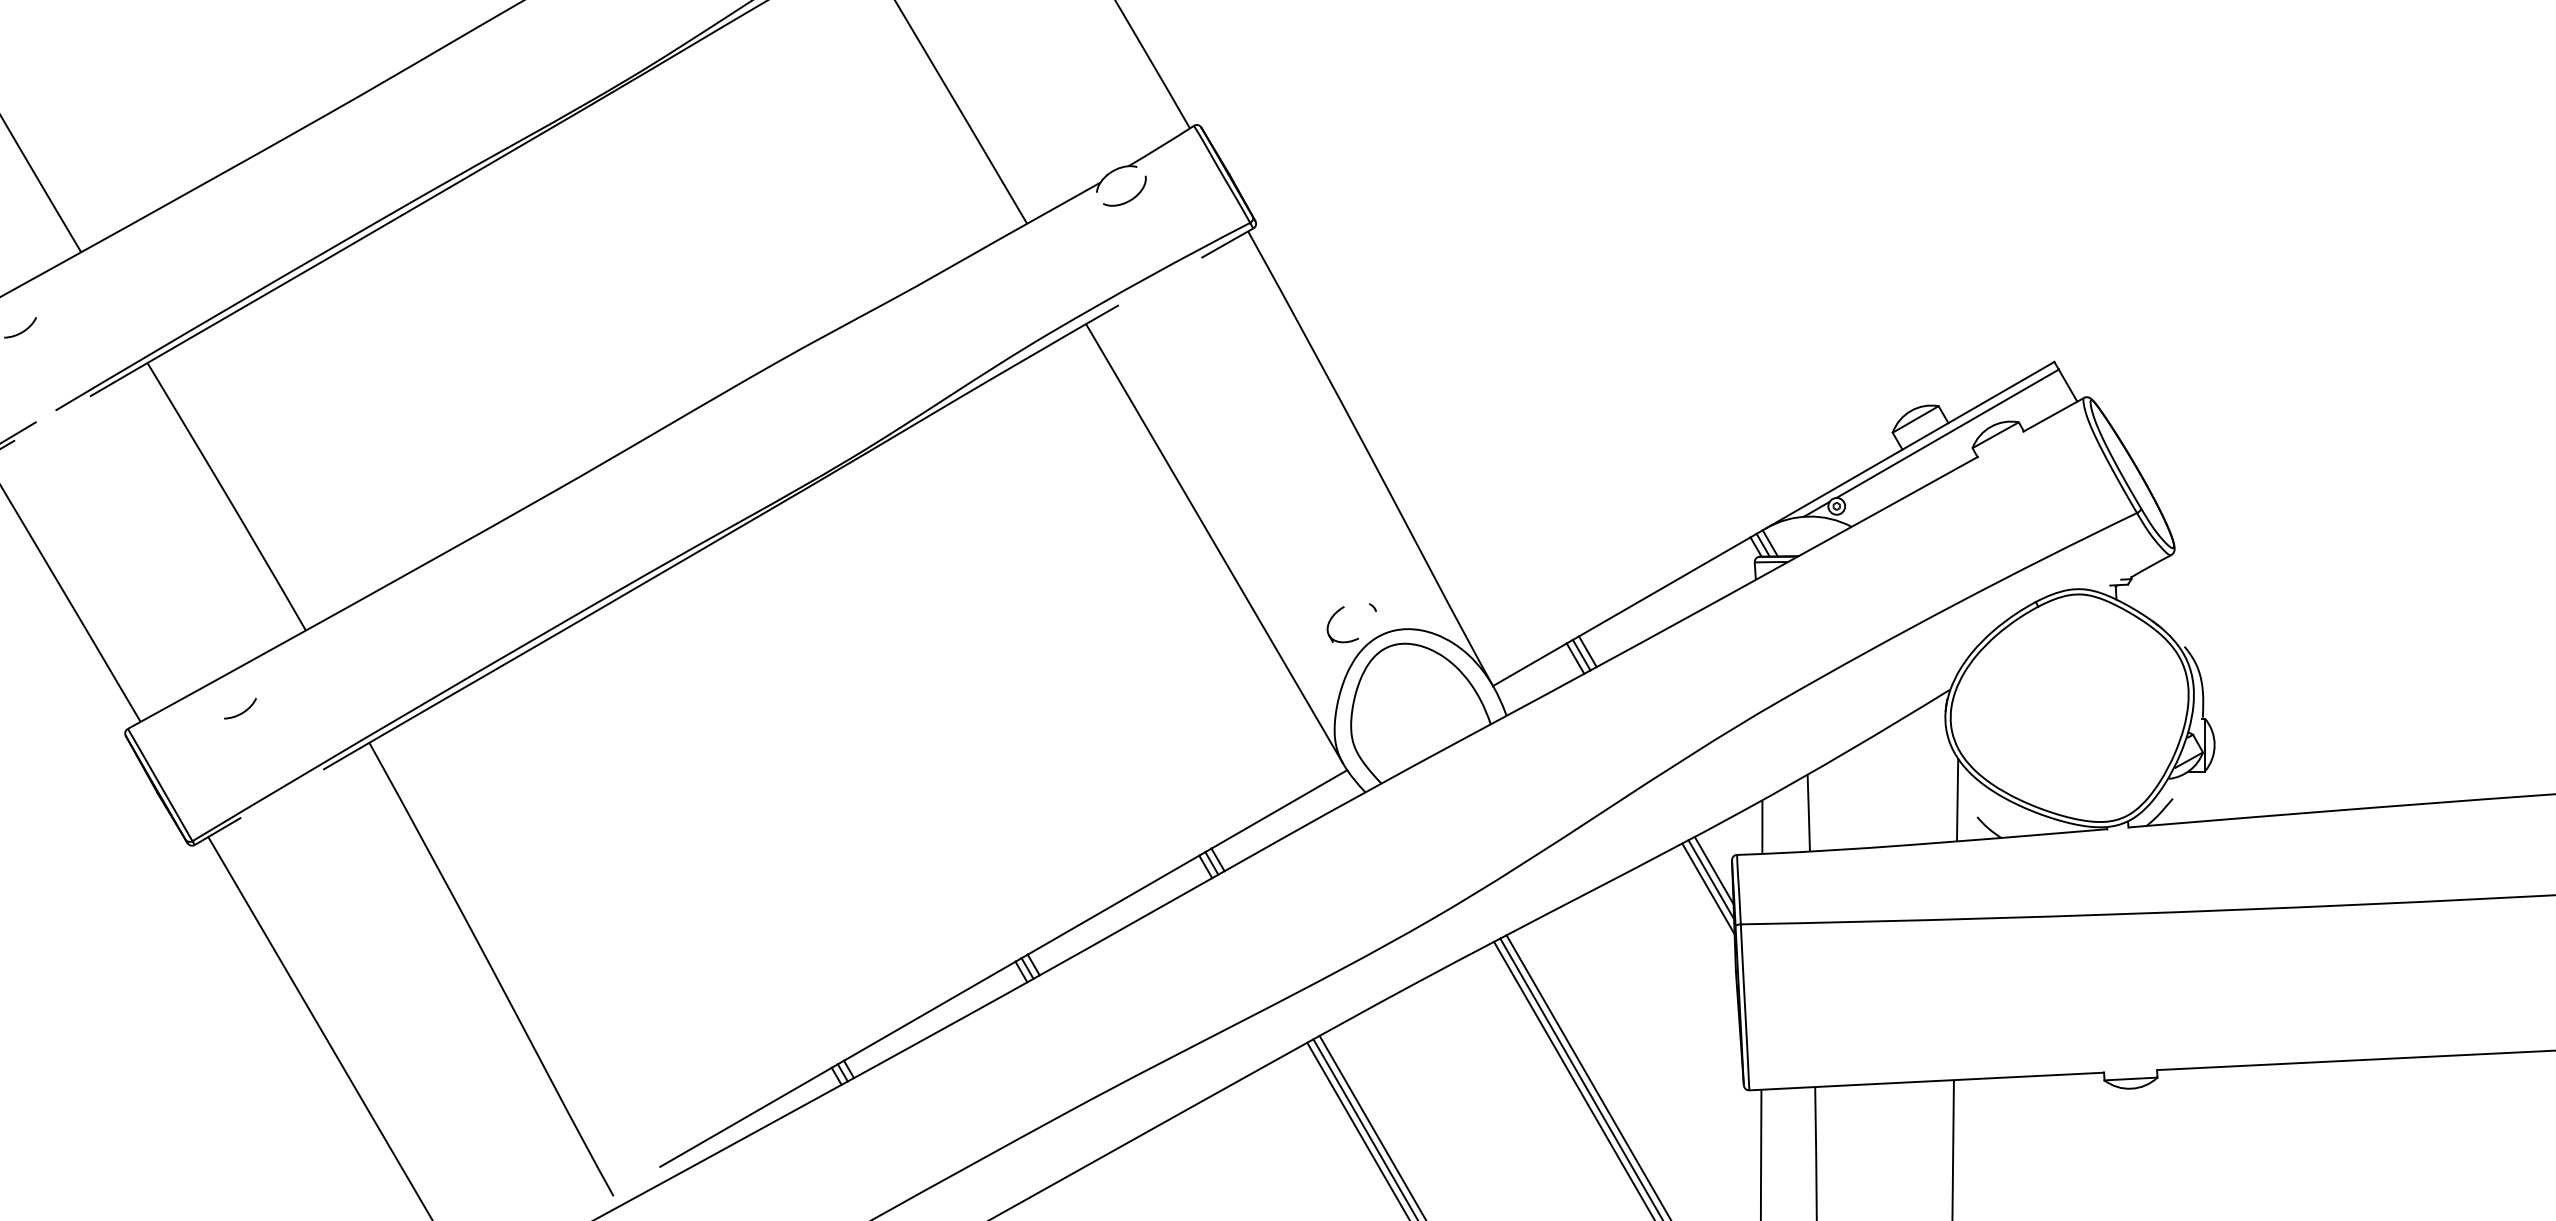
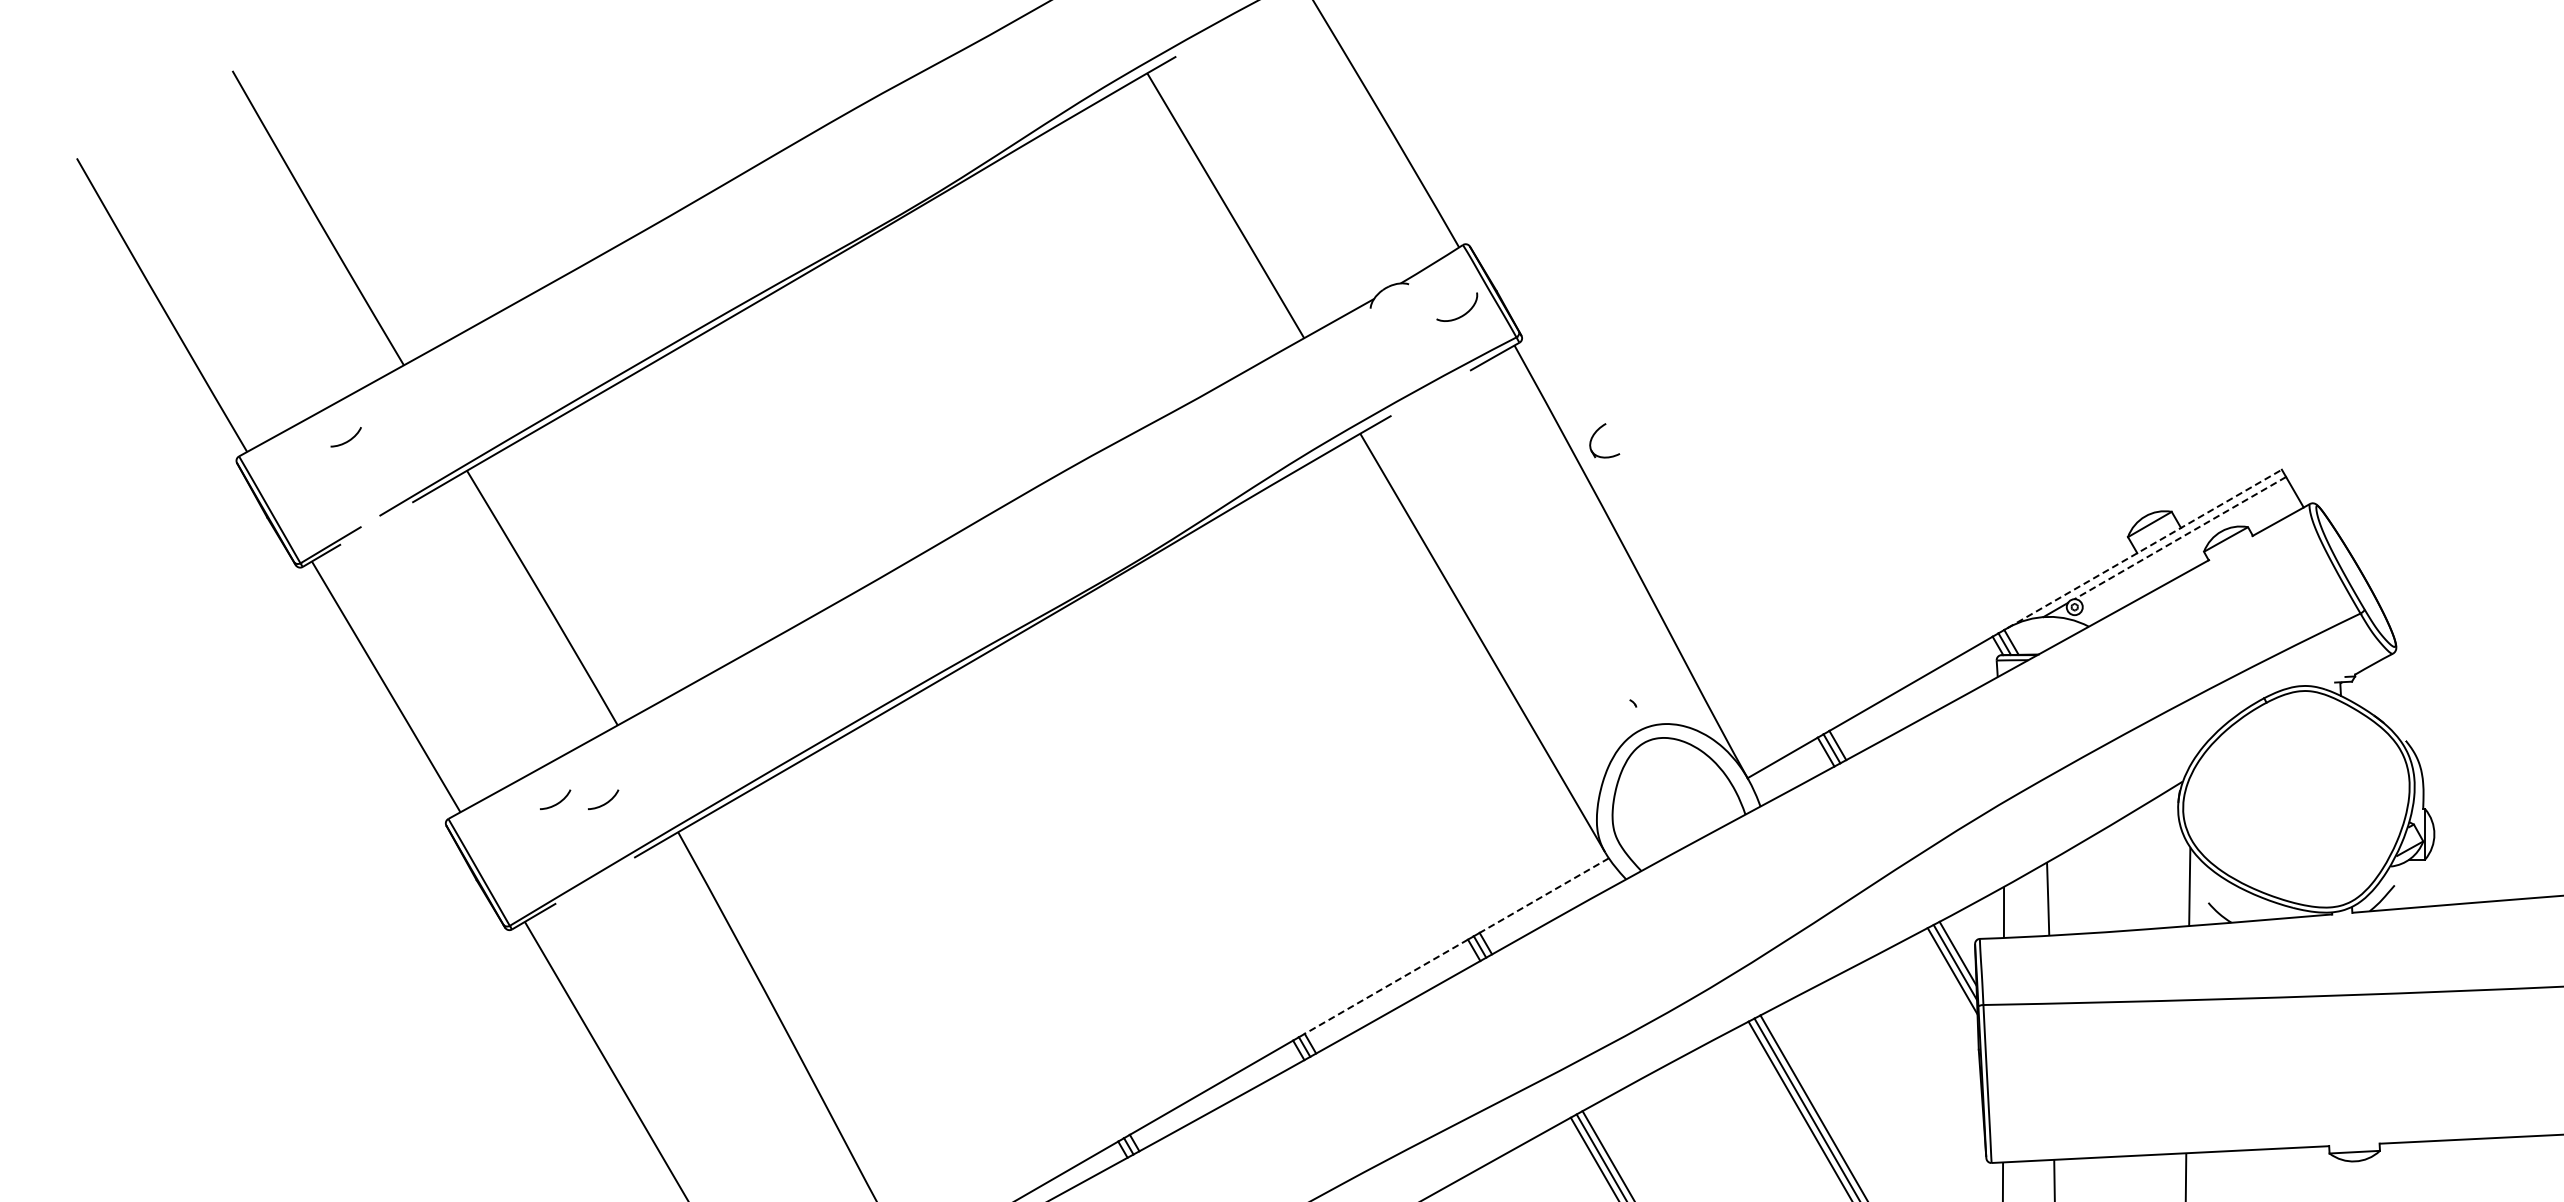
curve: (1130, 198) -> (1462, 314), moved
line: (1946, 434) -> (2179, 538), solid -> dashed
line: (1911, 444) -> (2145, 548), solid -> dashed
part: (1333, 618) -> (1595, 434), moved
curve: (293, 711) -> (605, 802), added
line: (1279, 809) -> (1544, 895), solid -> dashed
line: (1112, 905) -> (1385, 987), solid -> dashed

